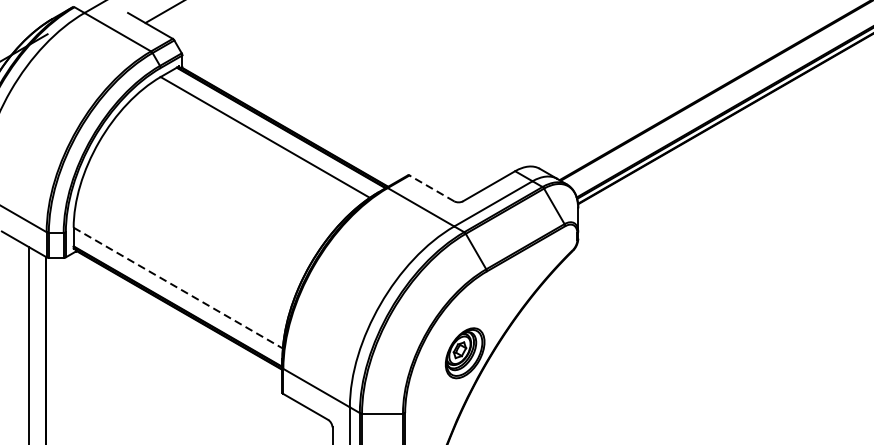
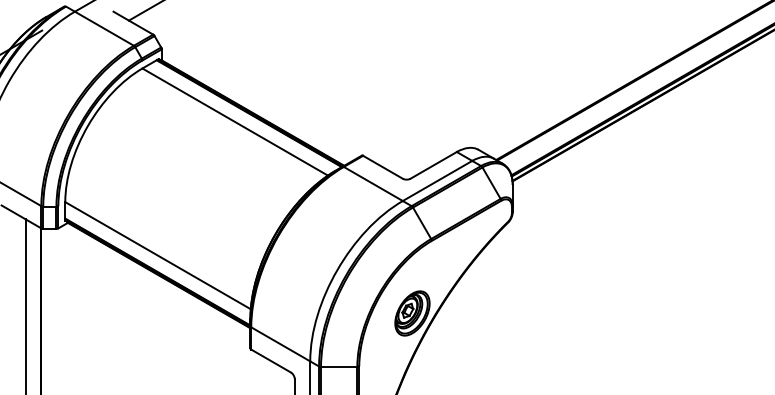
line: (431, 188) -> (382, 167), dashed -> solid
line: (178, 287) -> (158, 255), dashed -> solid

